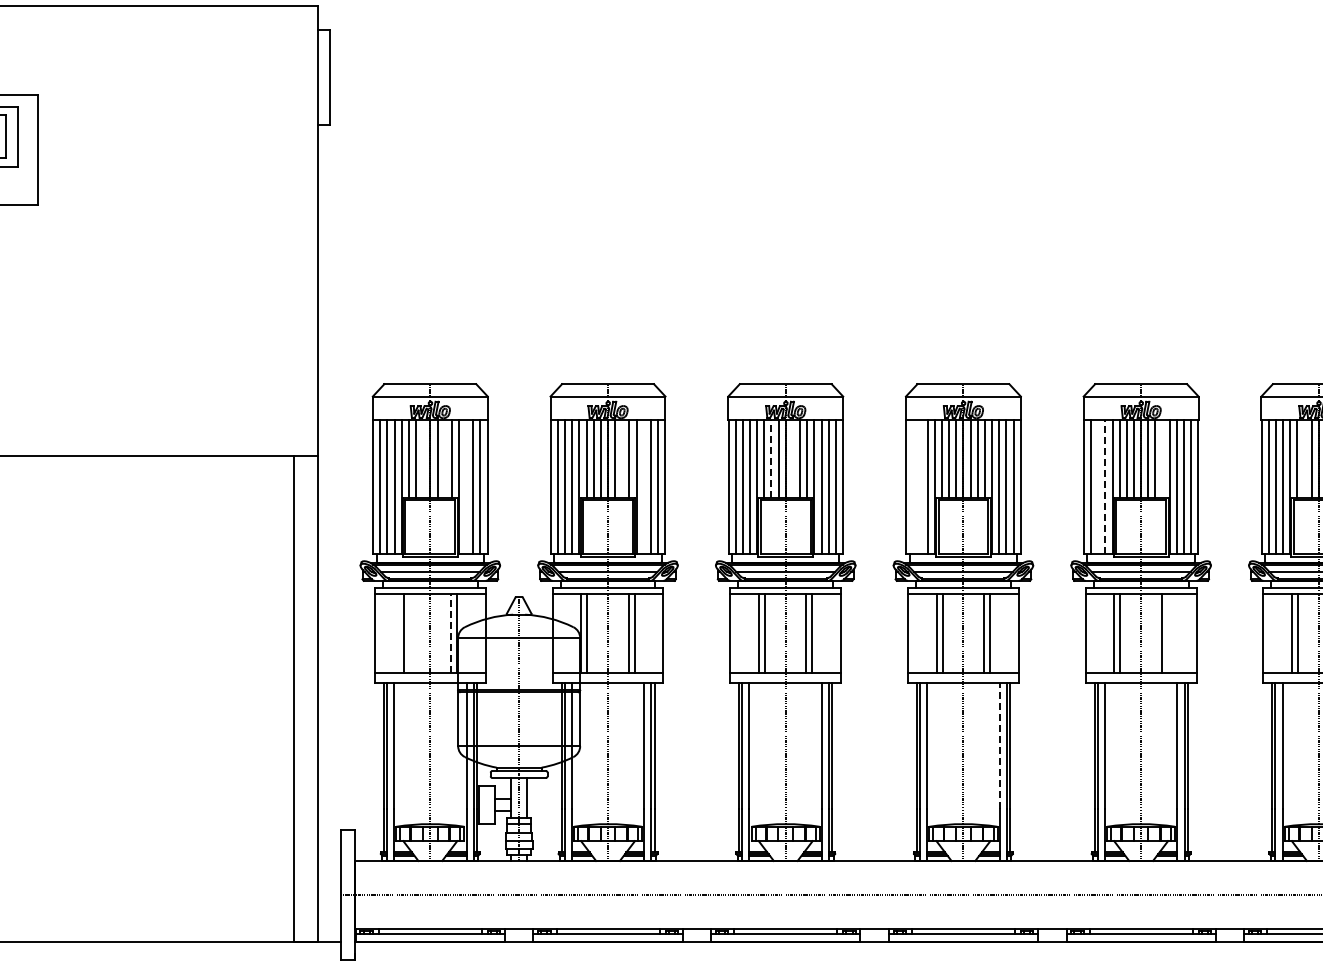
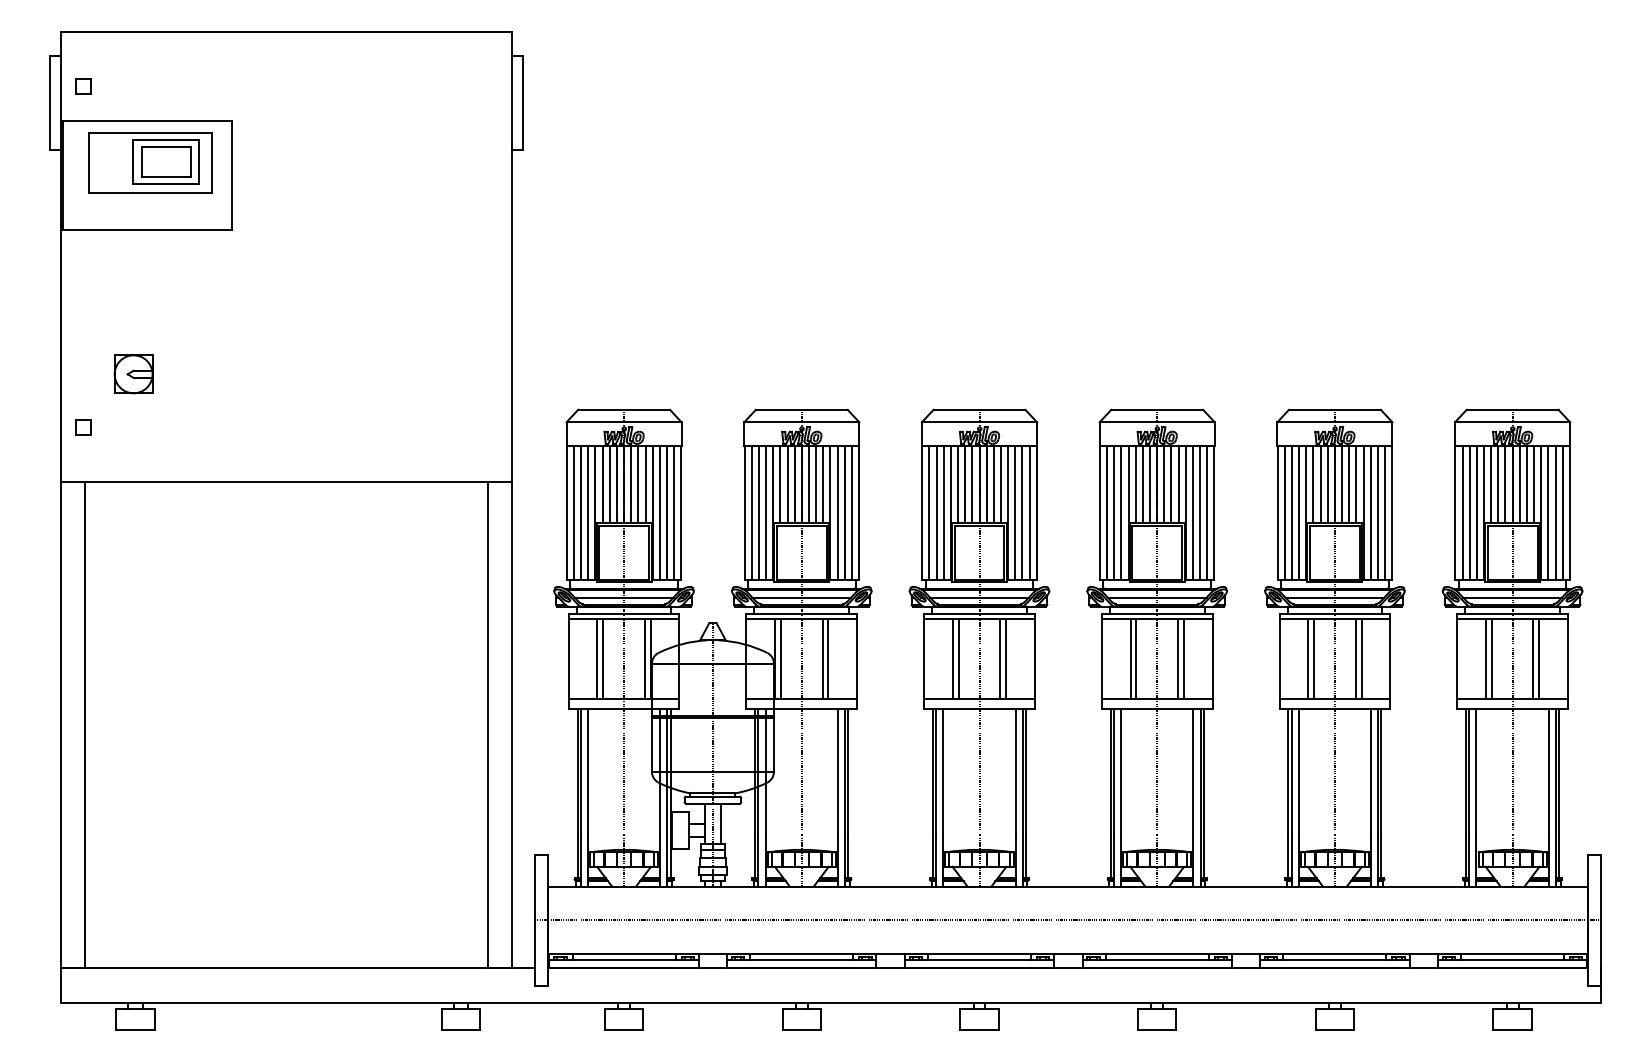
line: (422, 458) -> (616, 484), added
line: (444, 458) -> (638, 484), added
line: (622, 458) -> (816, 484), added
line: (771, 458) -> (965, 484), dashed -> solid
line: (792, 458) -> (986, 484), added
line: (1162, 458) -> (1356, 484), added
line: (1304, 458) -> (1498, 484), added
line: (465, 486) -> (659, 512), added
line: (643, 486) -> (837, 512), added
line: (913, 486) -> (1107, 512), added
line: (920, 486) -> (1114, 512), added
line: (1098, 486) -> (1292, 512), added
line: (1105, 486) -> (1299, 512), dashed -> solid
line: (409, 632) -> (603, 658), added
line: (450, 632) -> (644, 658), dashed -> solid
line: (1167, 632) -> (1361, 658), added
line: (999, 745) -> (1193, 771), dashed -> solid

